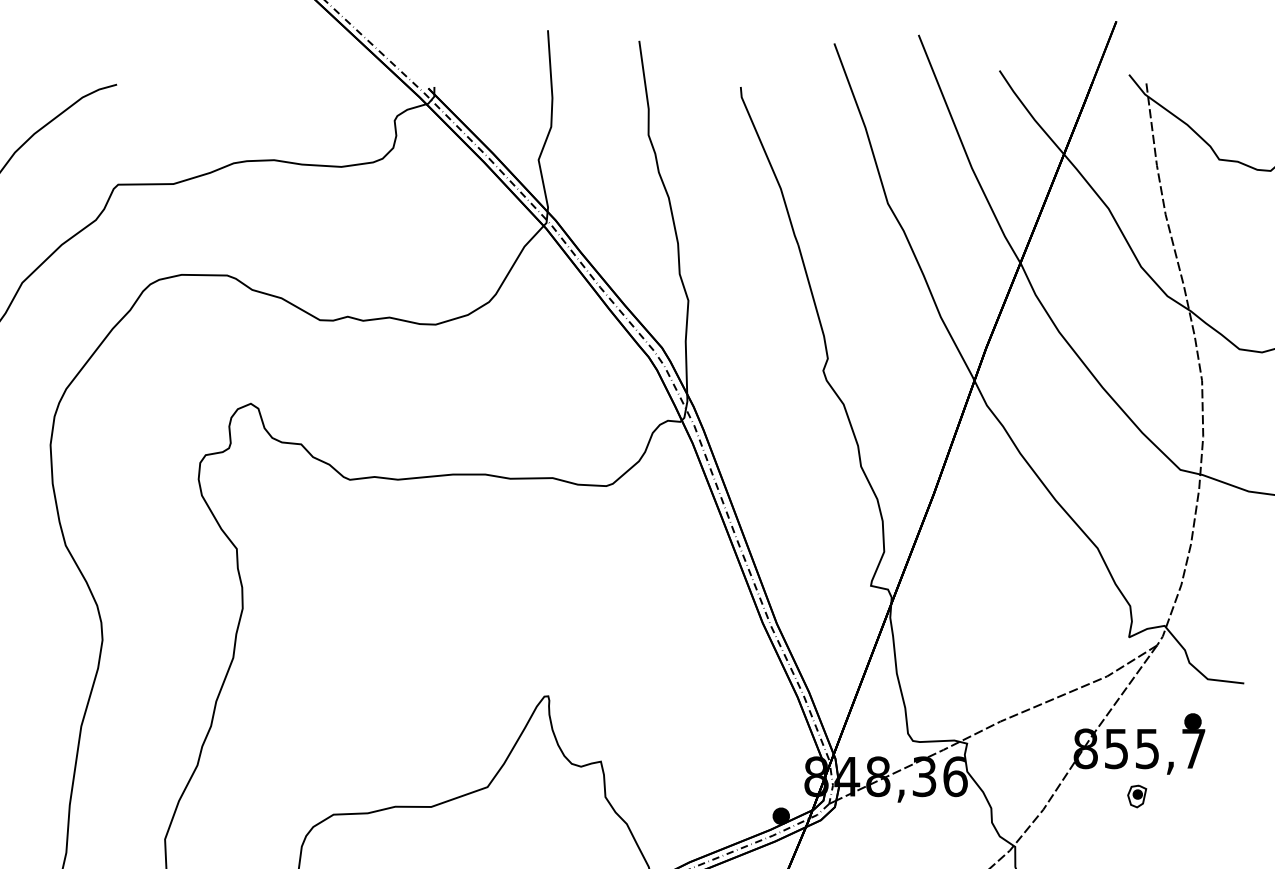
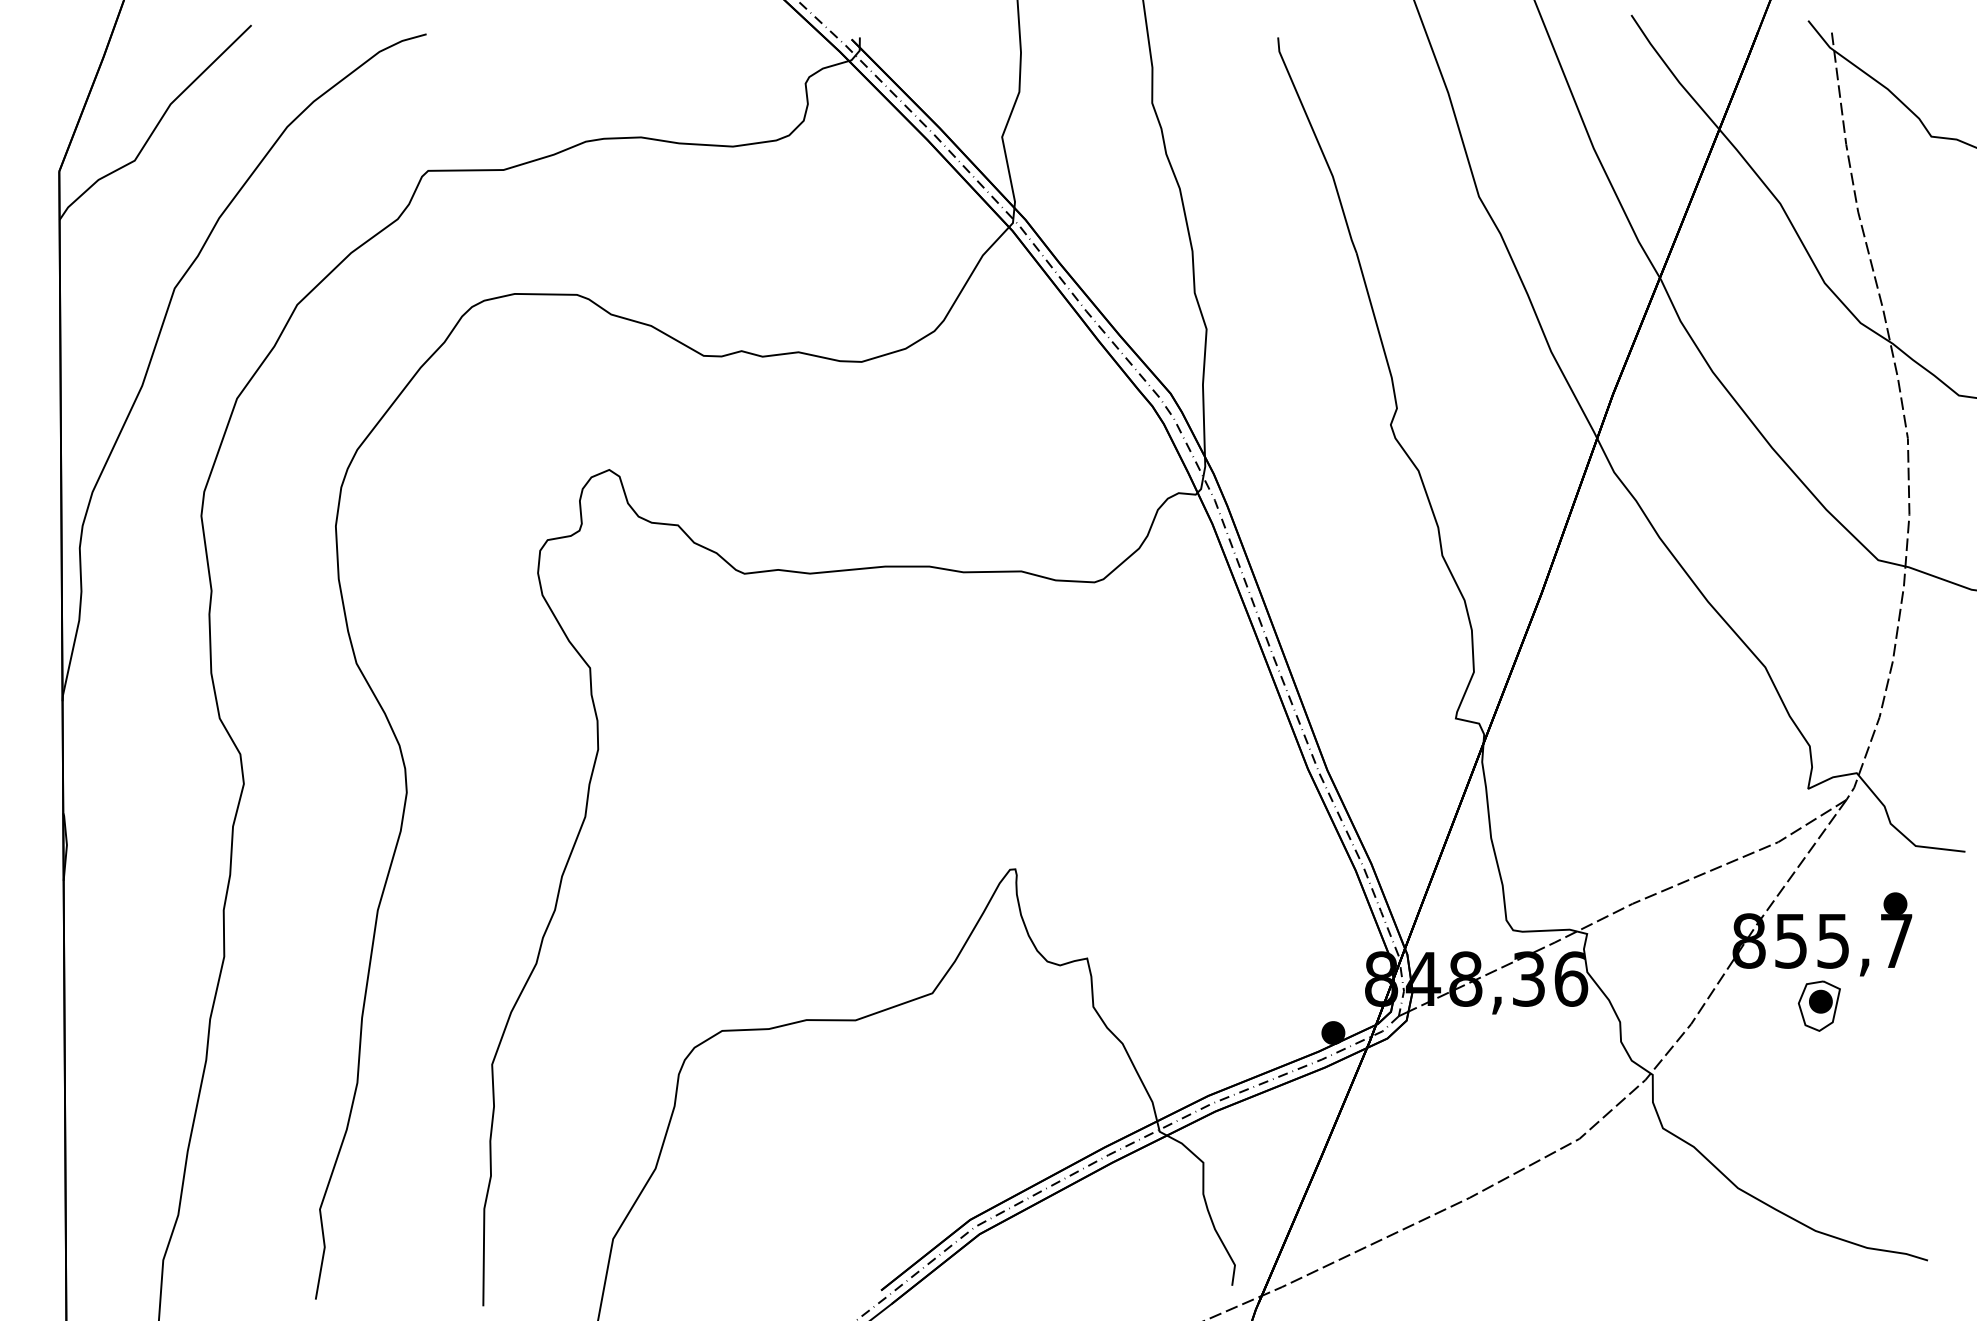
part: (1136, 796) -> (1818, 1005), size x1.67

